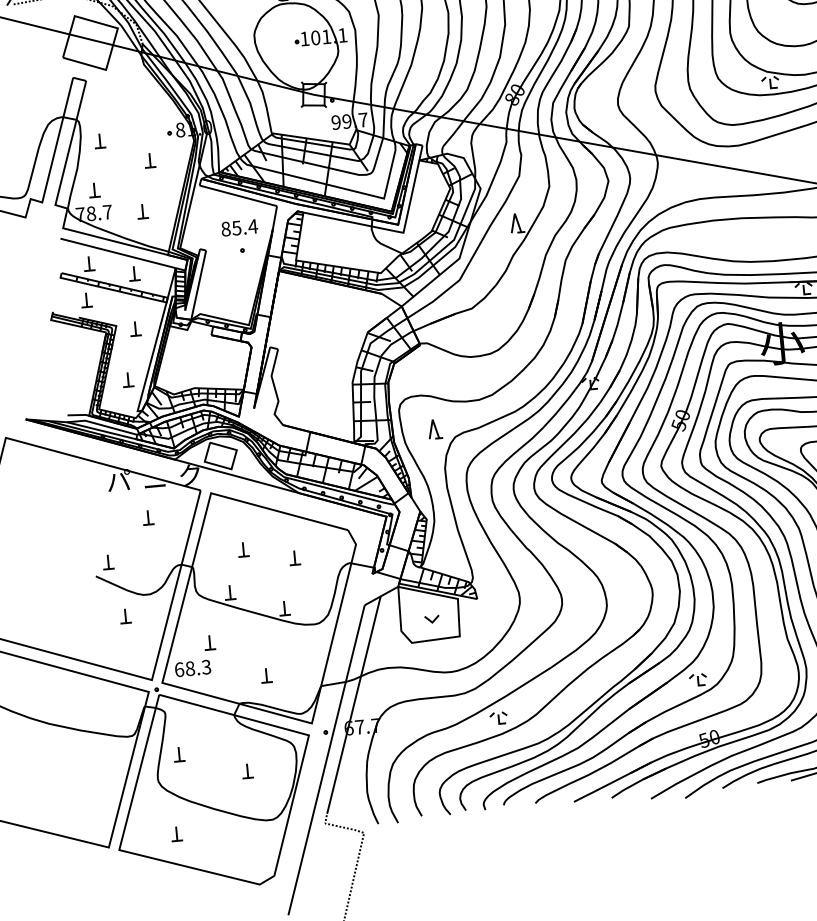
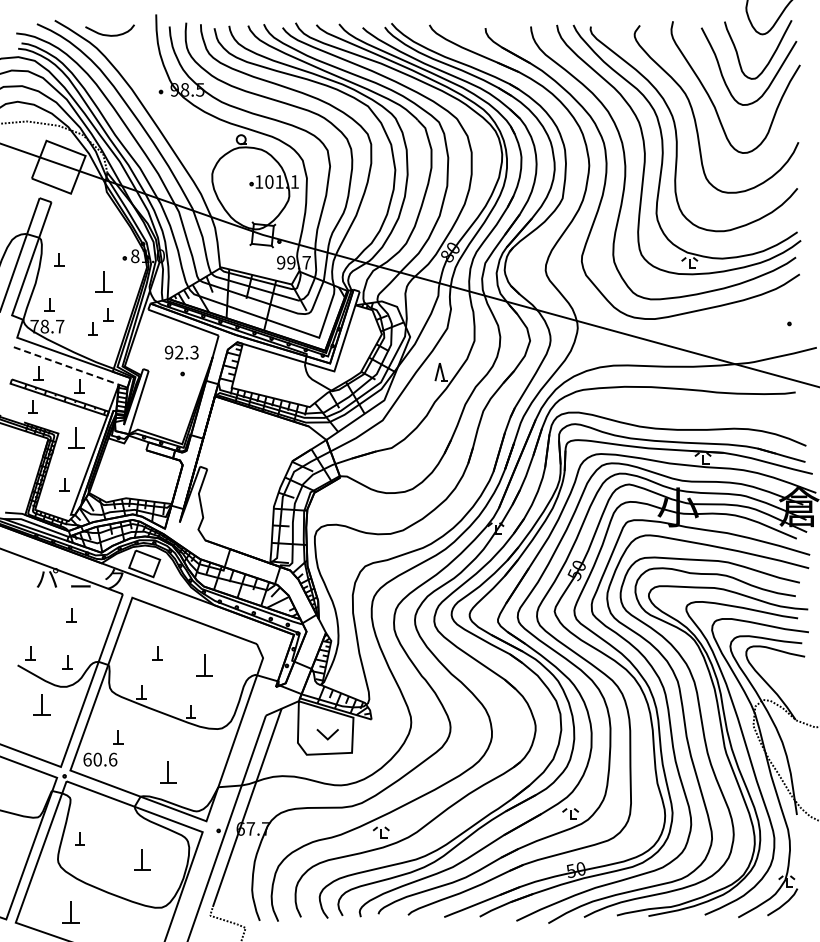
part: (150, 160) -> (104, 282), size x1.6
part: (157, 194) -> (108, 314), added
text: (239, 227) -> (181, 352), 85.4 -> 92.3
line: (118, 252) -> (66, 365), solid -> dashed
part: (134, 328) -> (75, 437), size x1.6
part: (434, 429) -> (346, 557), removed
part: (294, 558) -> (204, 665), size x1.6
part: (148, 568) -> (67, 662), added
part: (125, 616) -> (41, 705), size x1.6
part: (431, 619) -> (327, 734), size x1.6
text: (198, 667) -> (105, 759), 68.3 -> 60.6
part: (266, 675) -> (168, 772), size x1.6
part: (247, 771) -> (142, 860), size x1.6
part: (176, 833) -> (70, 912), size x1.6

